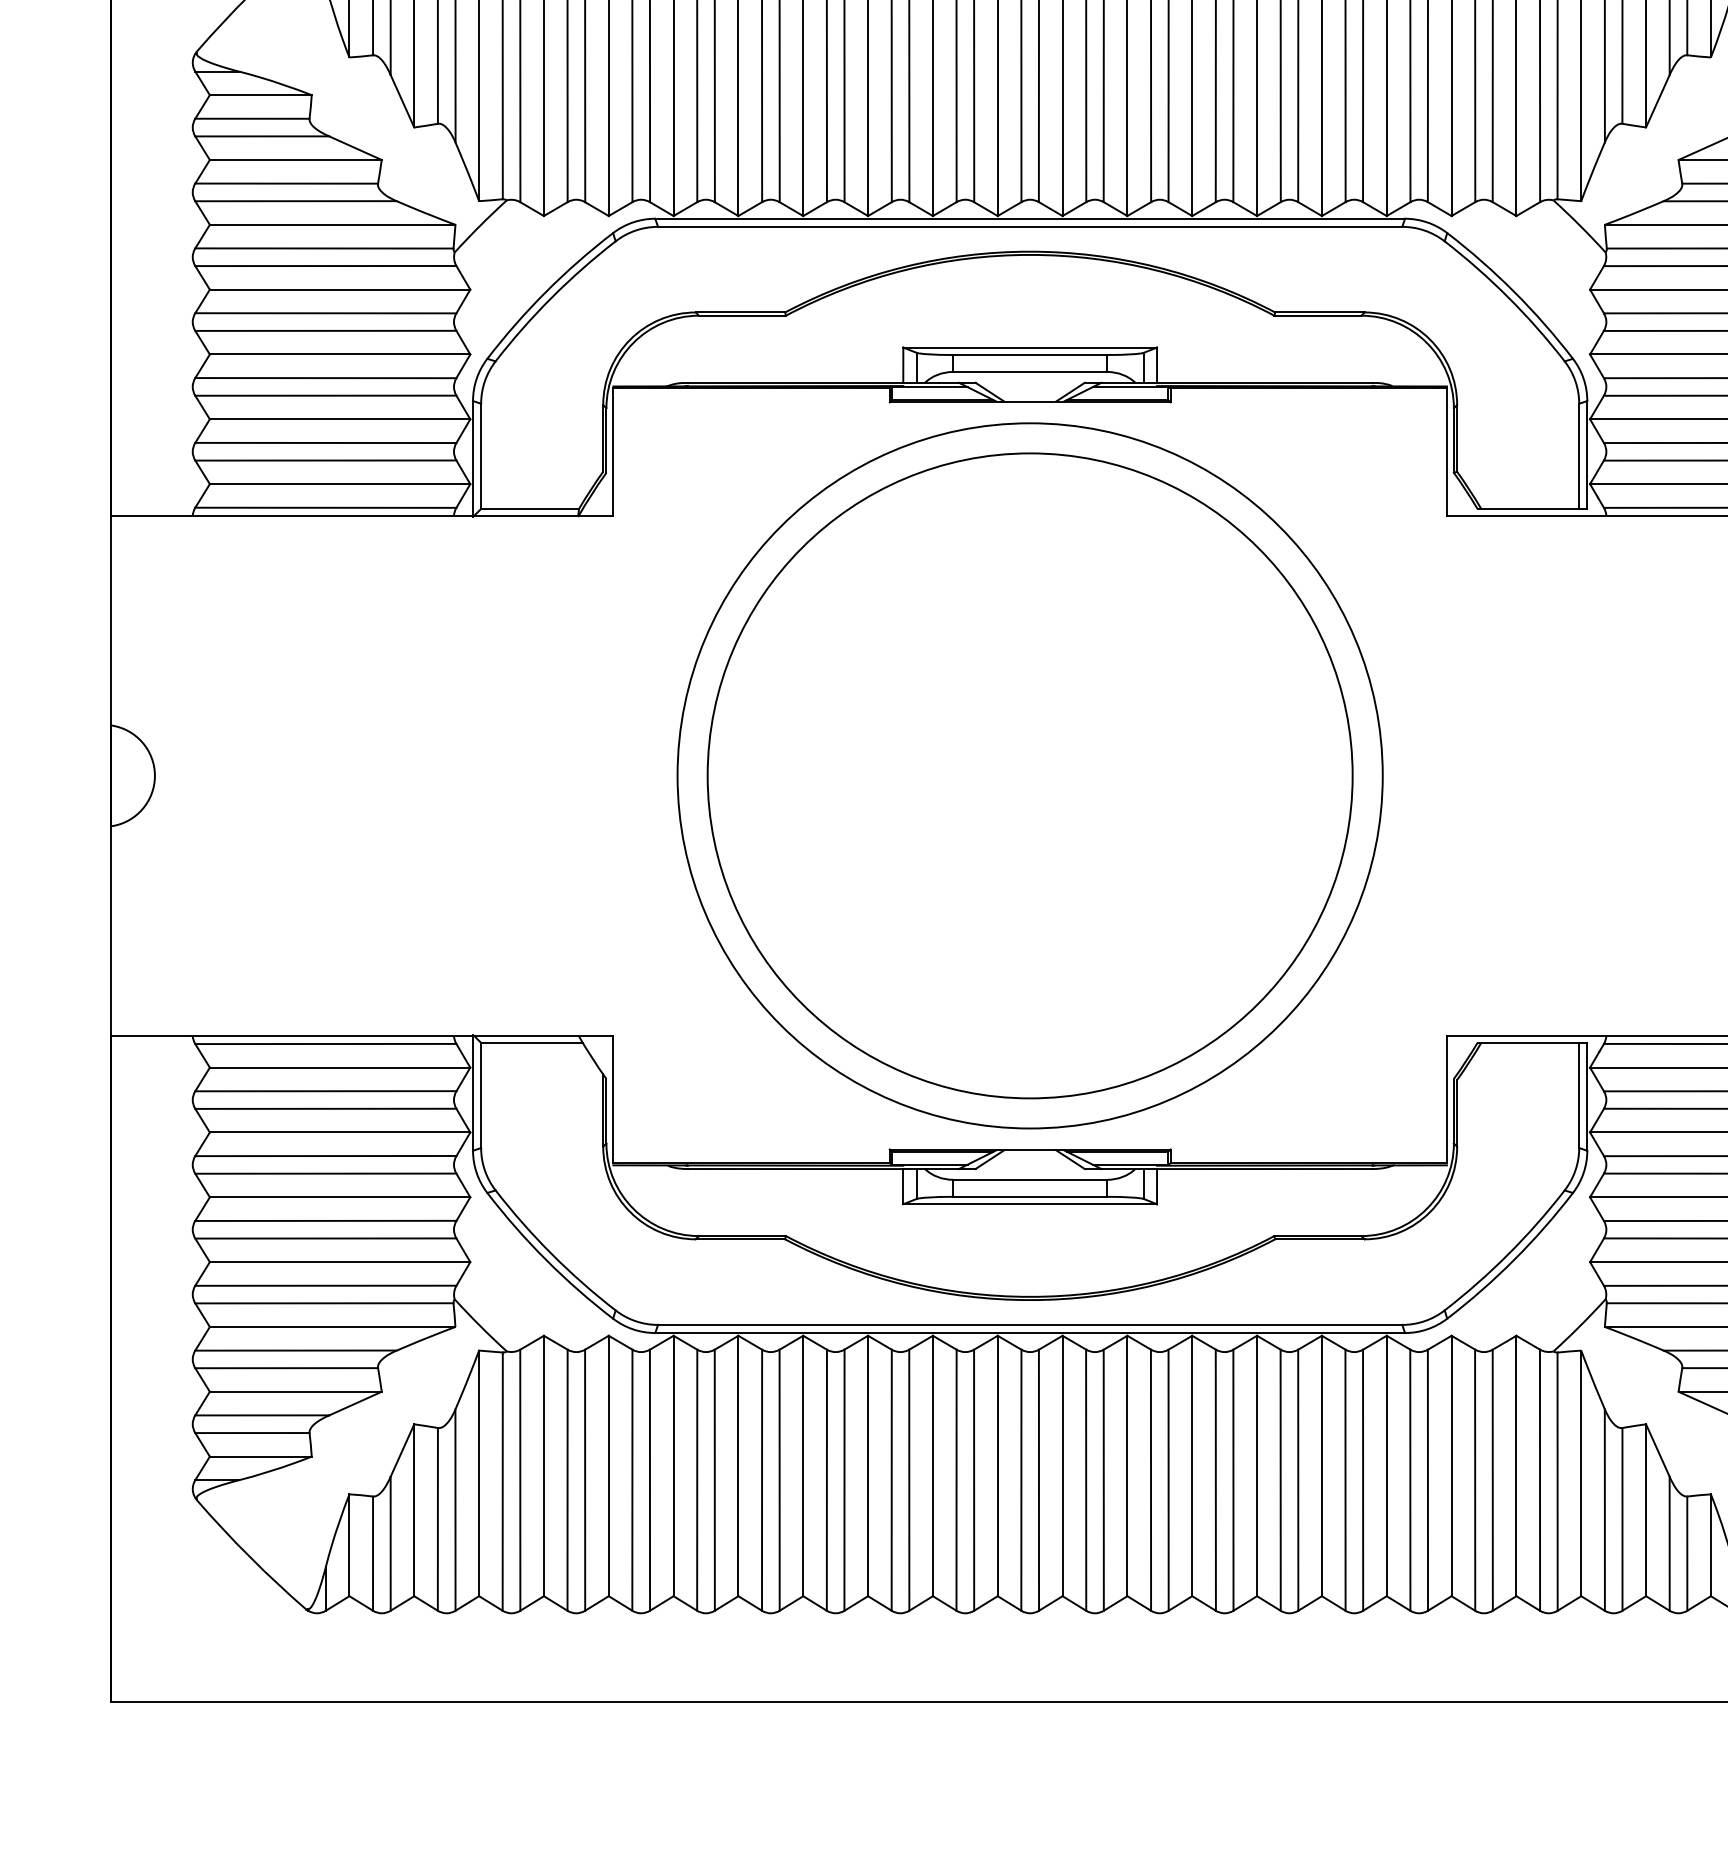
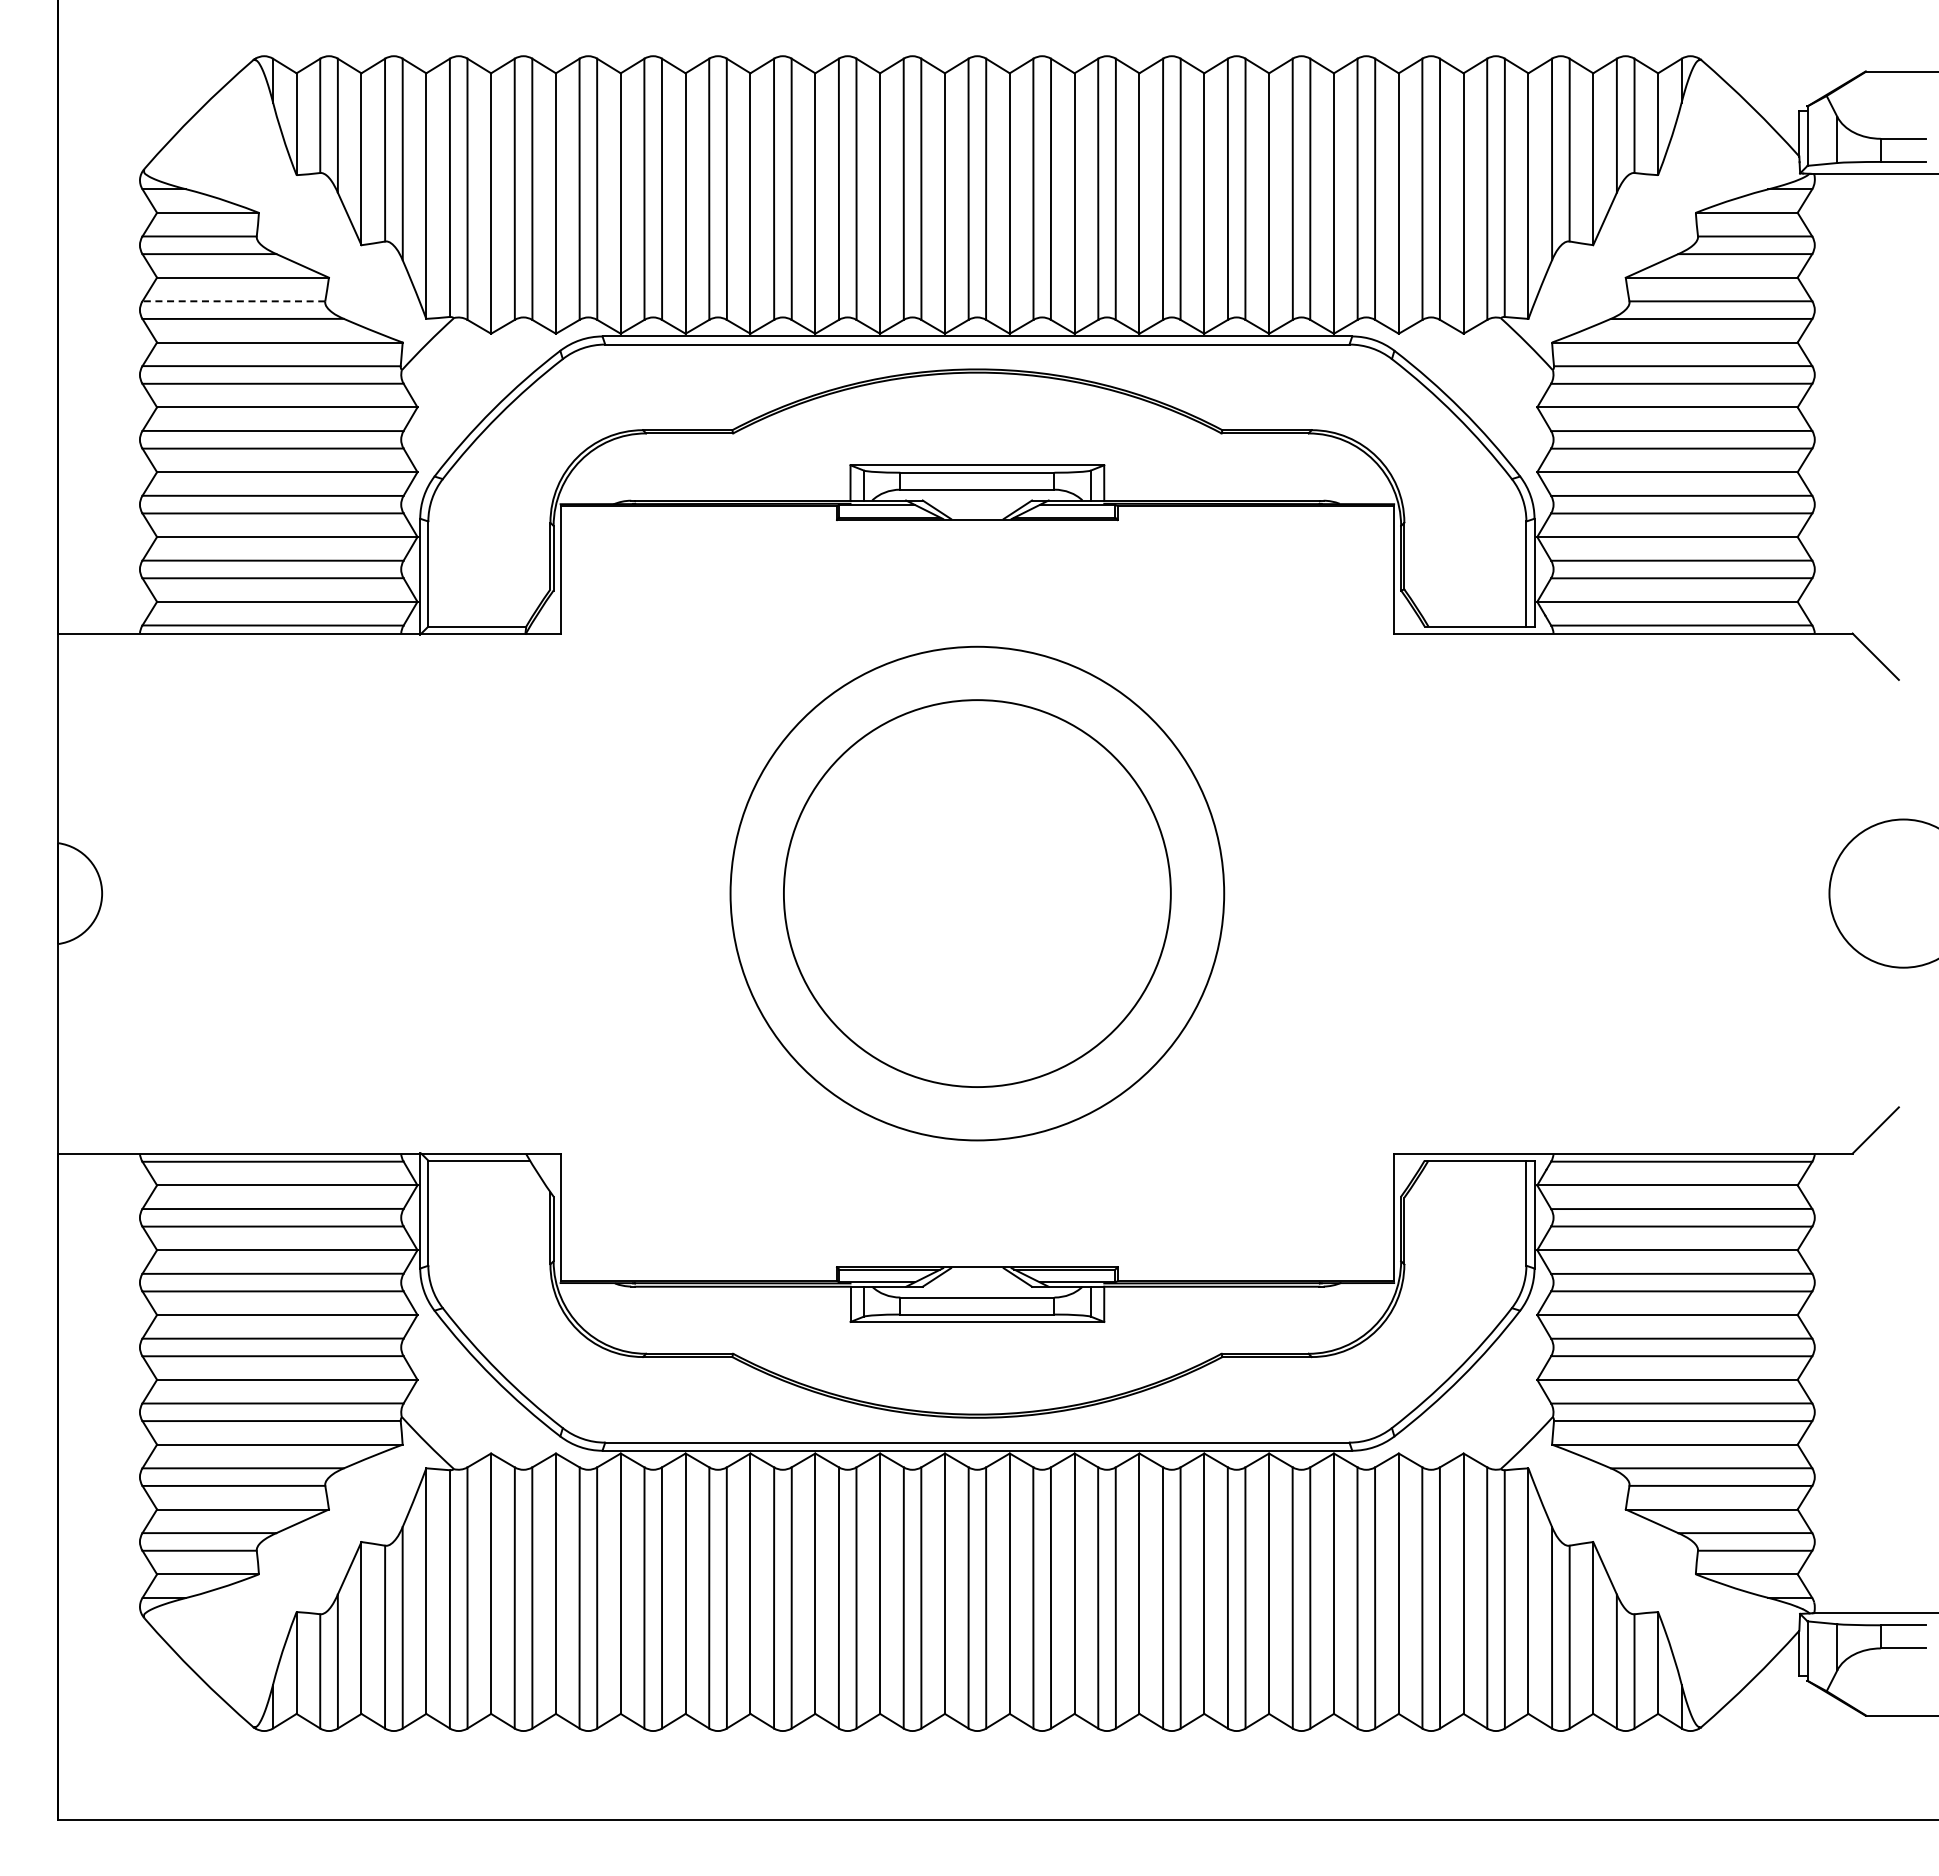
line: (286, 183) -> (233, 301), solid -> dashed
circle: (1029, 775) -> (976, 893), size x0.6
circle: (1029, 775) -> (976, 893), size x0.7

